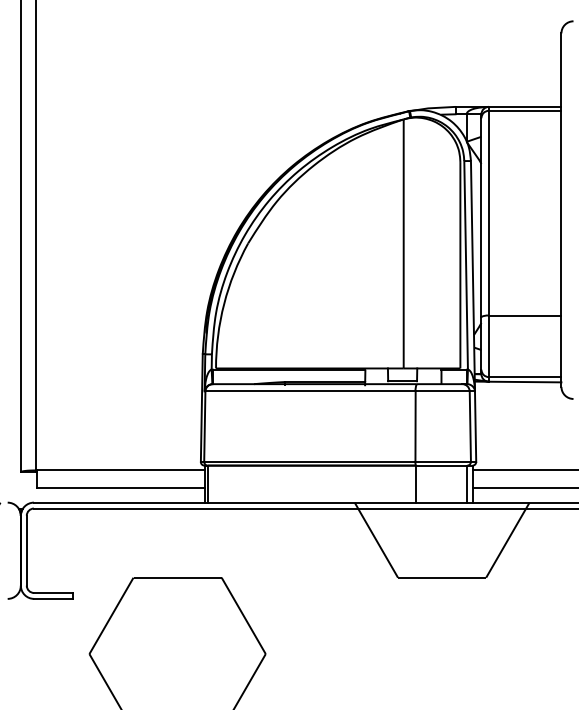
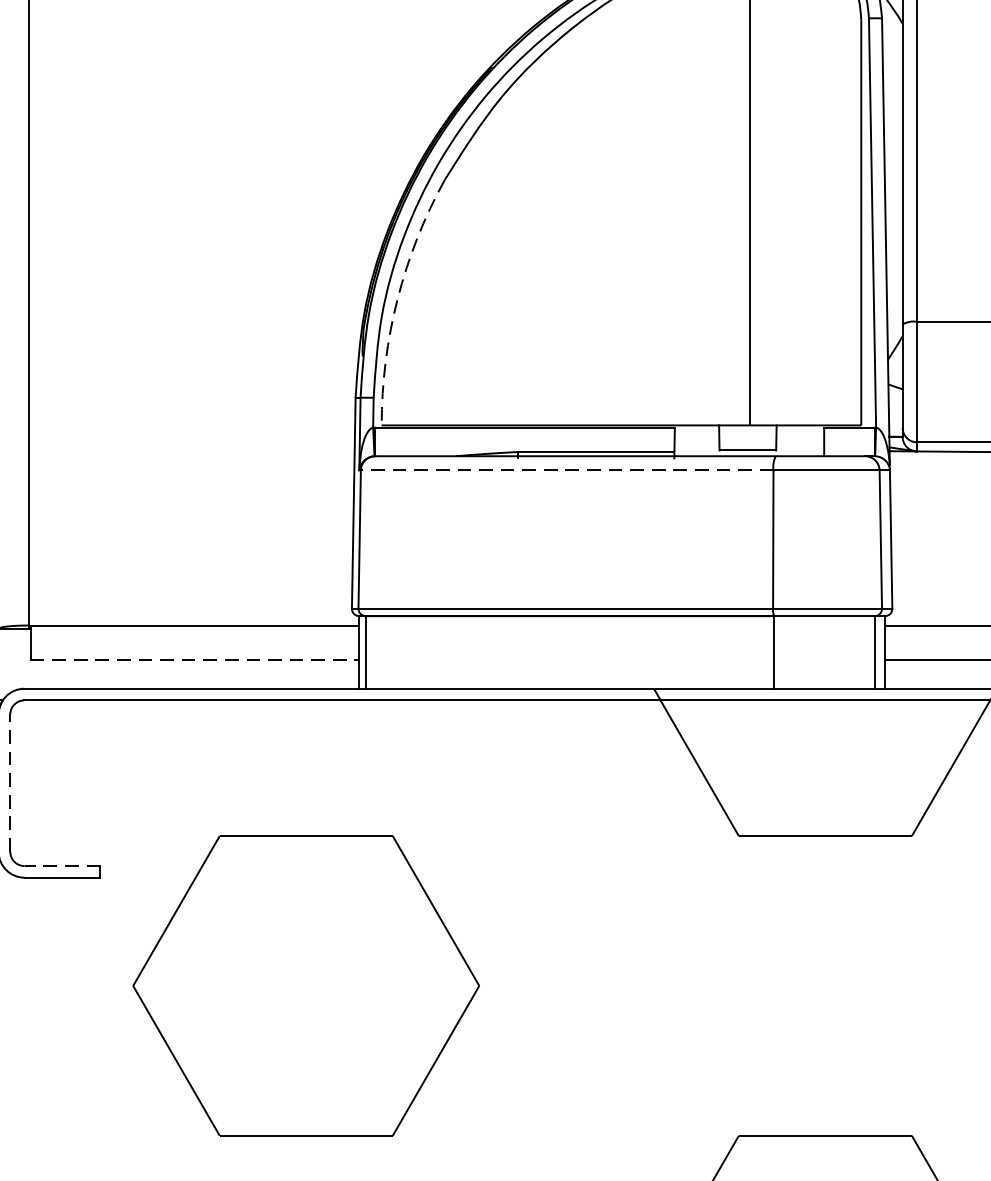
arc: (224, 303) -> (398, 297), solid -> dashed
line: (310, 391) -> (567, 470), solid -> dashed
line: (120, 487) -> (194, 659), solid -> dashed
line: (26, 550) -> (9, 782), solid -> dashed
line: (52, 592) -> (60, 865), solid -> dashed

